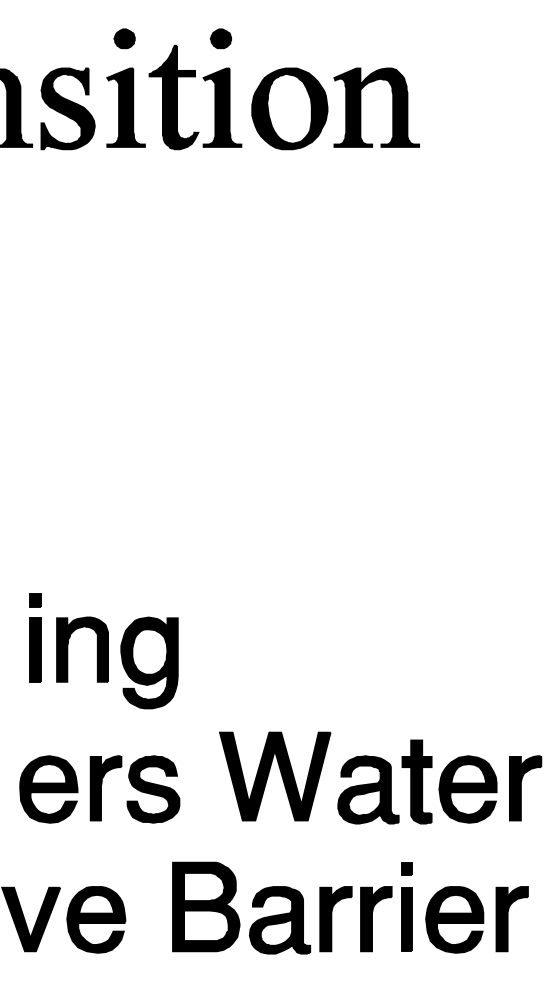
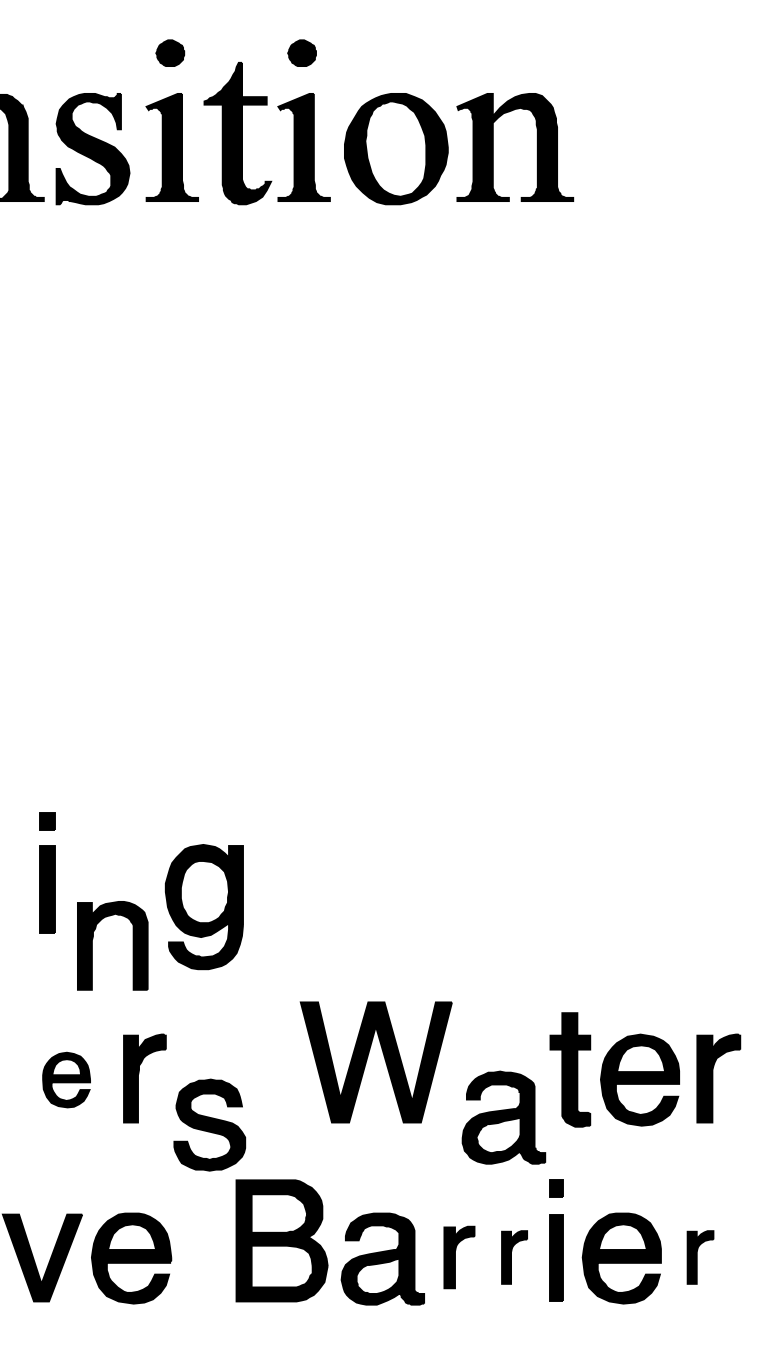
part: (68, 645) -> (93, 939), moved
part: (48, 789) -> (66, 1079), size x0.6
part: (153, 789) -> (209, 1124), moved
part: (368, 789) -> (503, 1117), moved
part: (336, 919) -> (459, 1257), size x0.7
part: (376, 919) -> (514, 1257), size x0.6
part: (512, 919) -> (700, 1257), size x0.6

